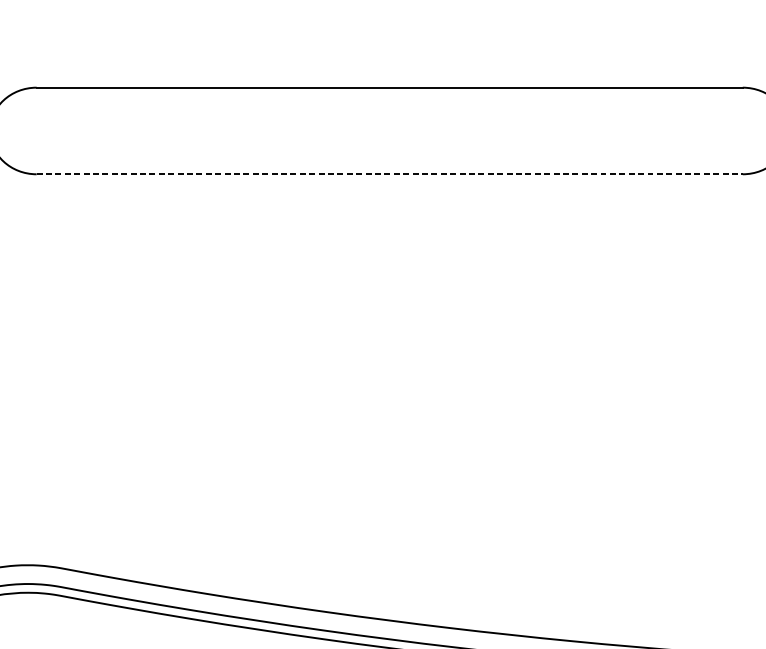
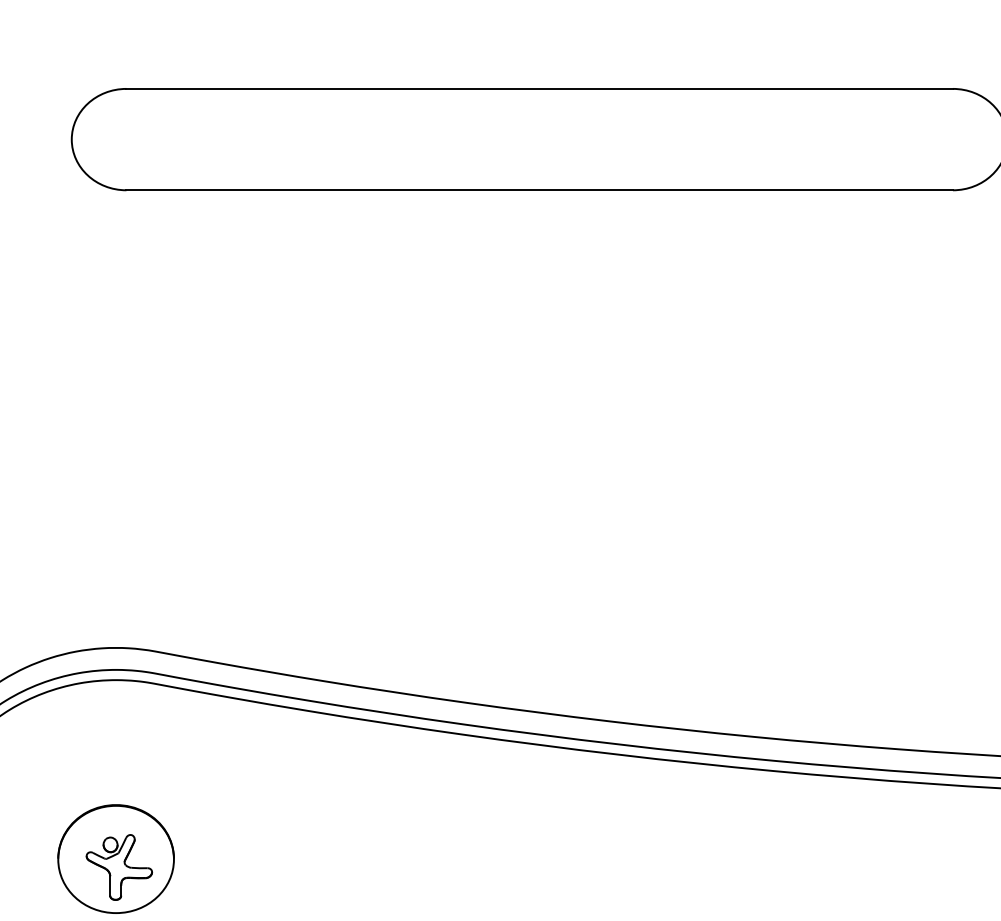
line: (390, 174) -> (540, 190), dashed -> solid

